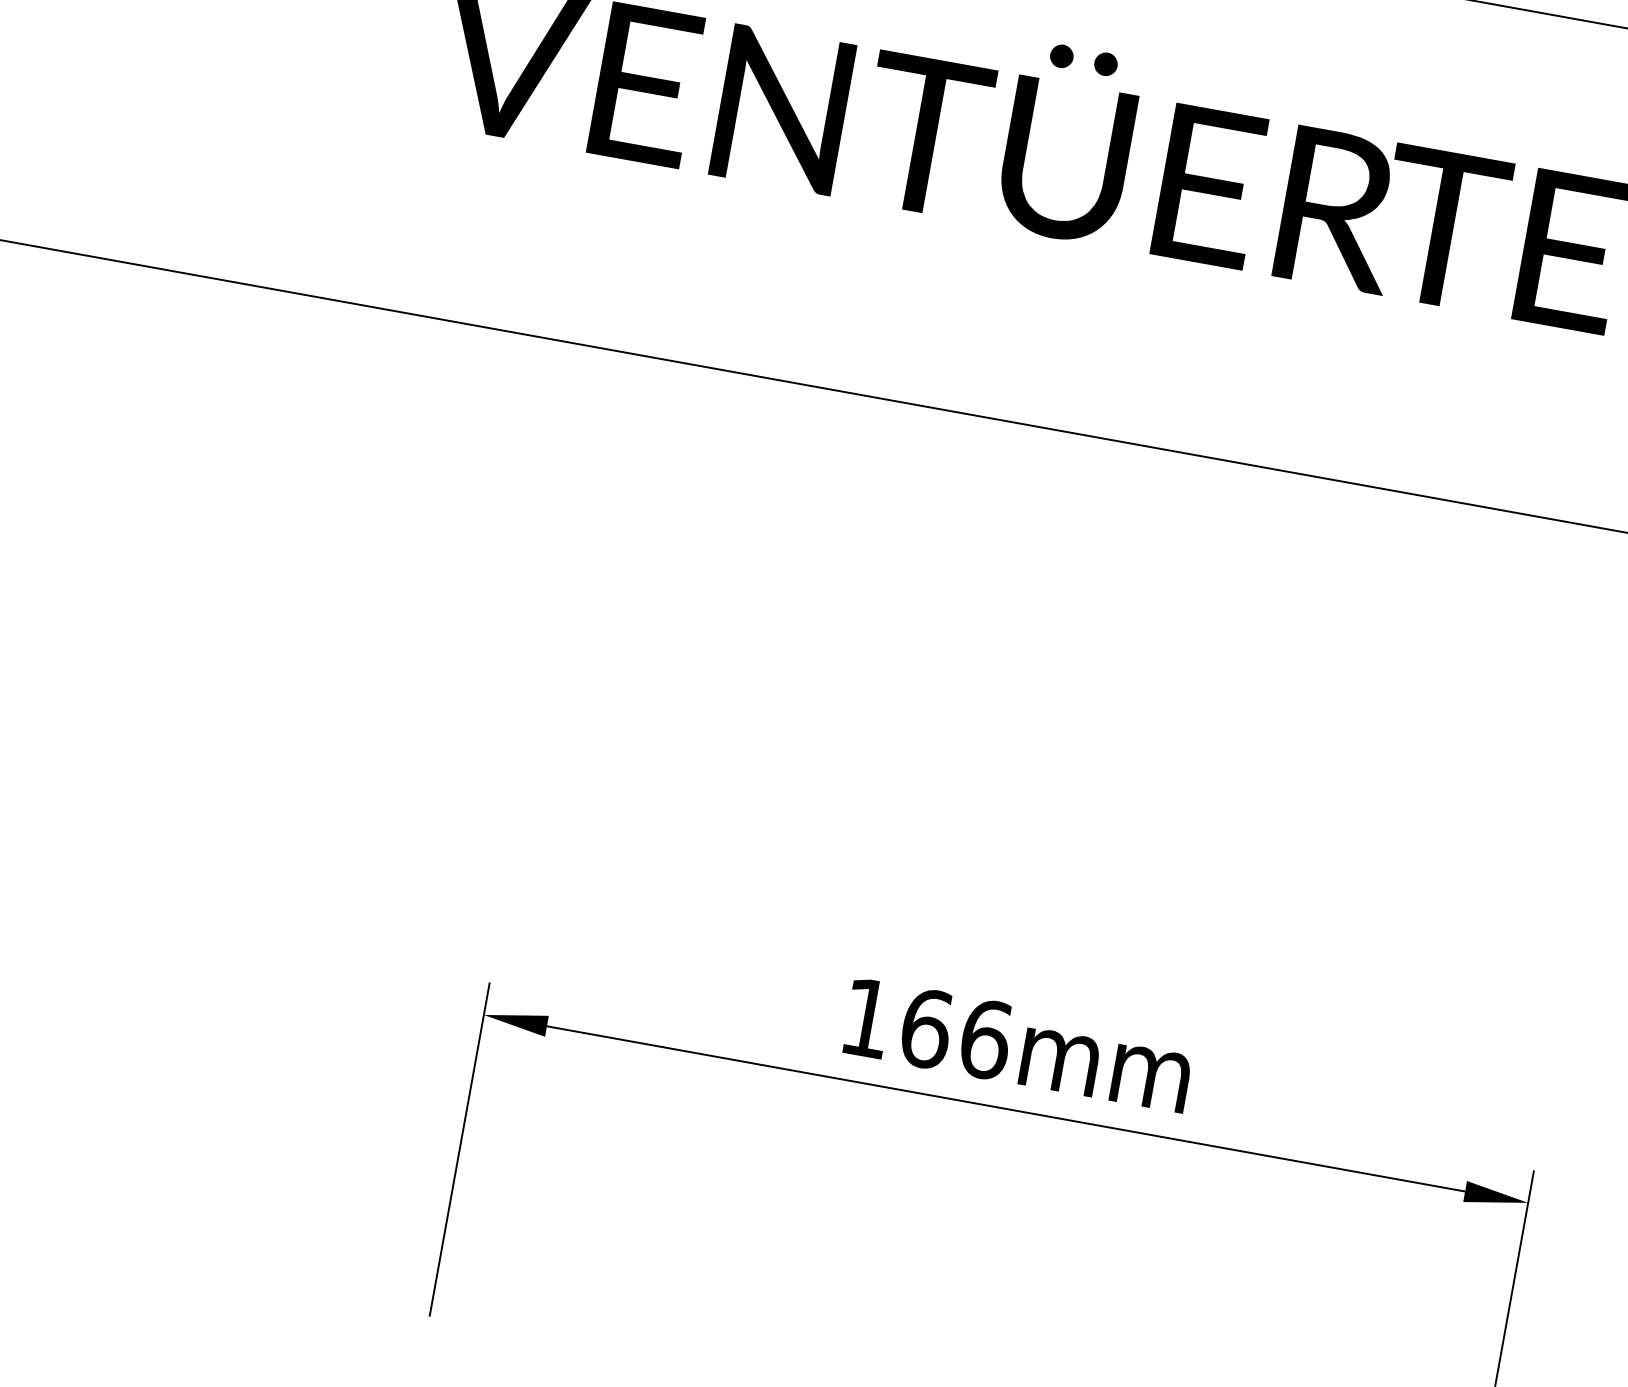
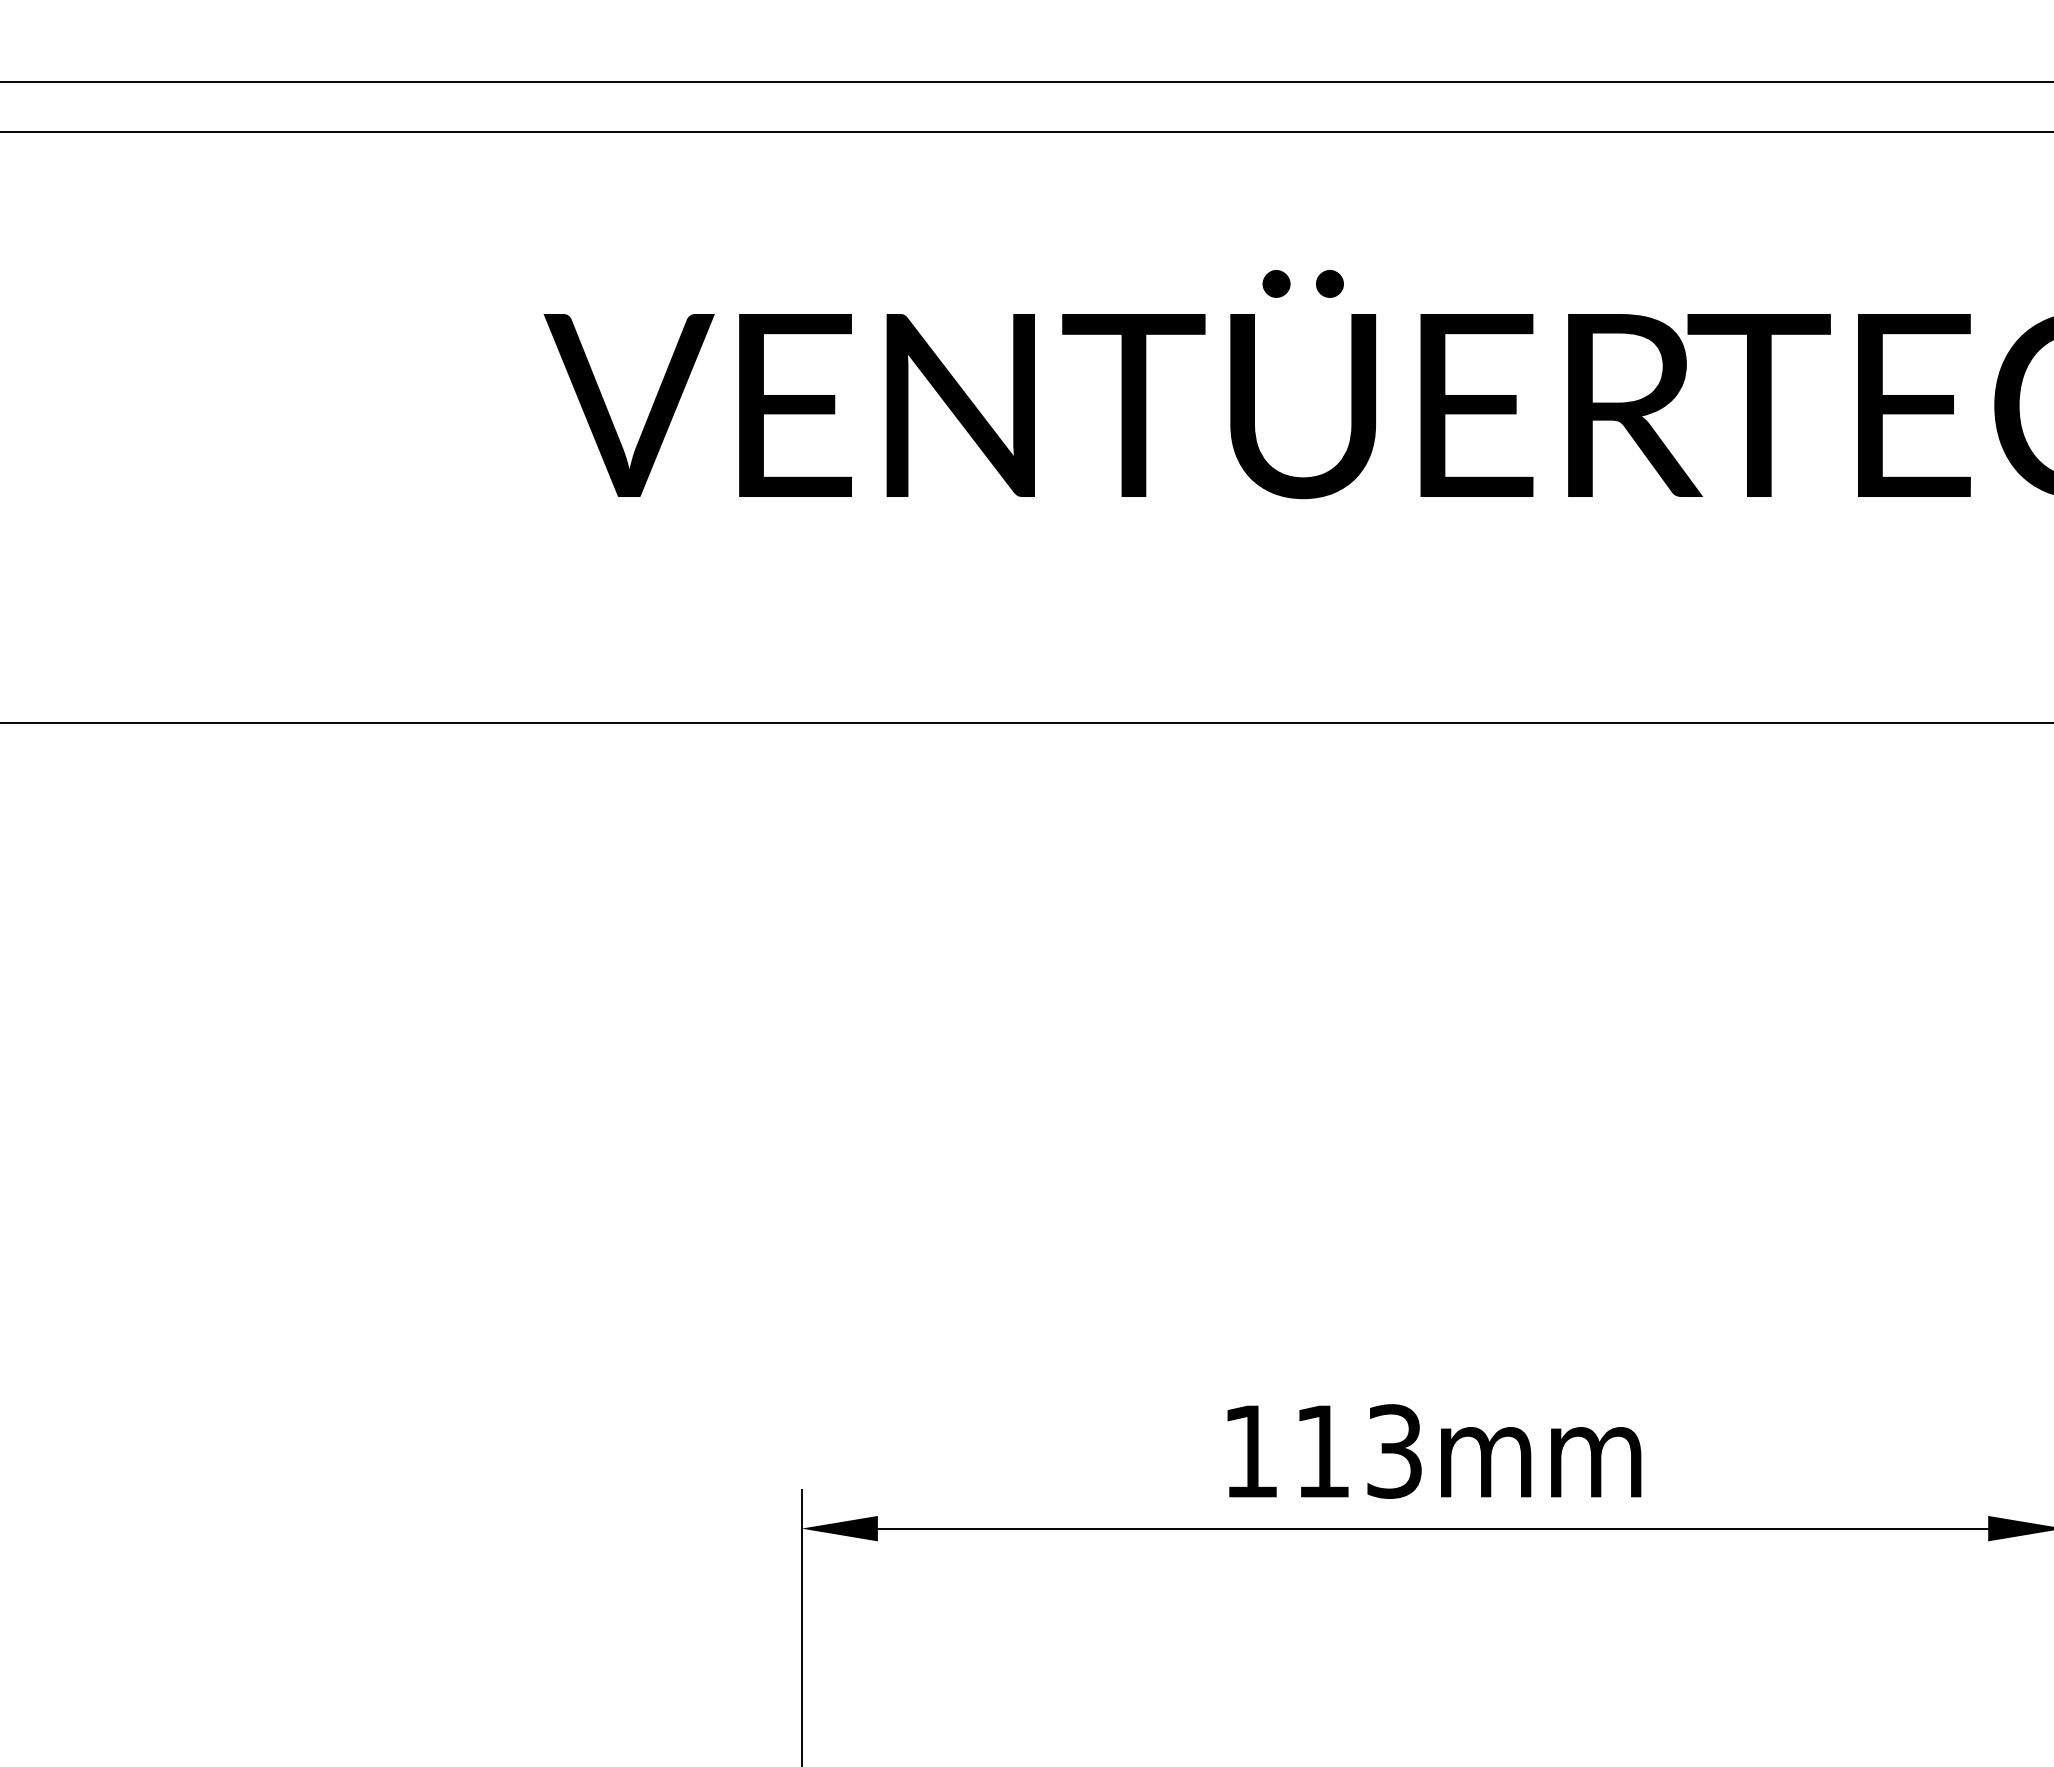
text: (956, 1034) -> (1359, 1451), 166mm -> 113mm

